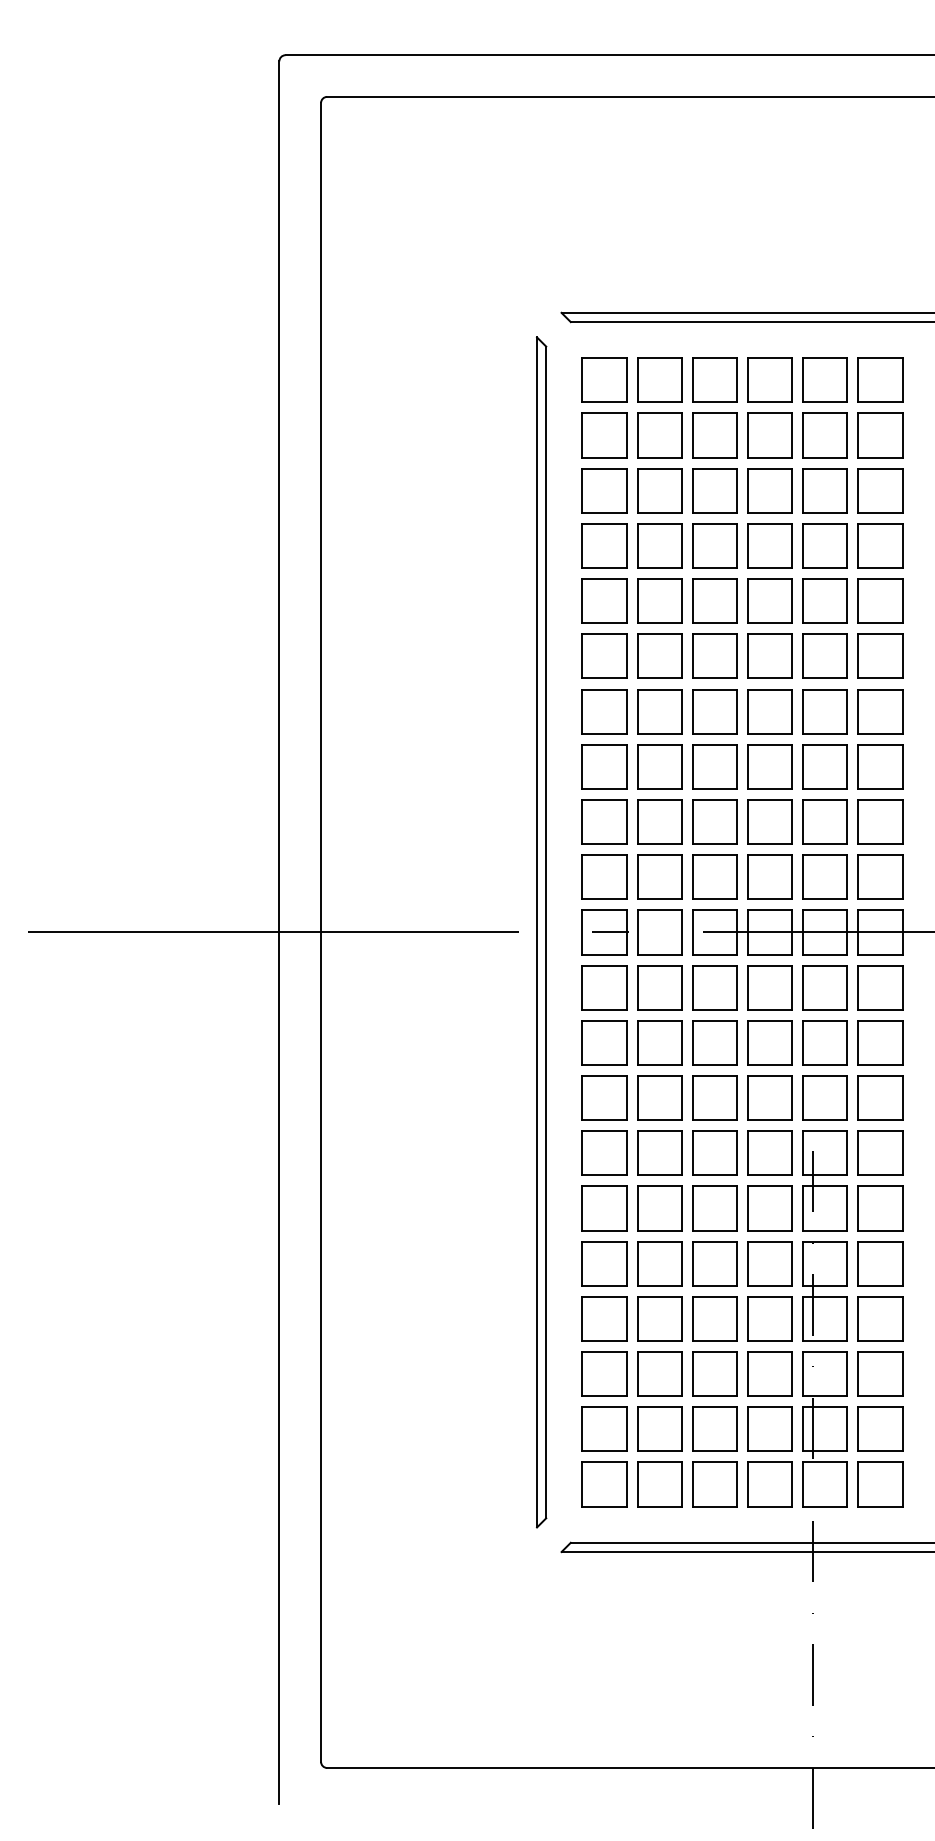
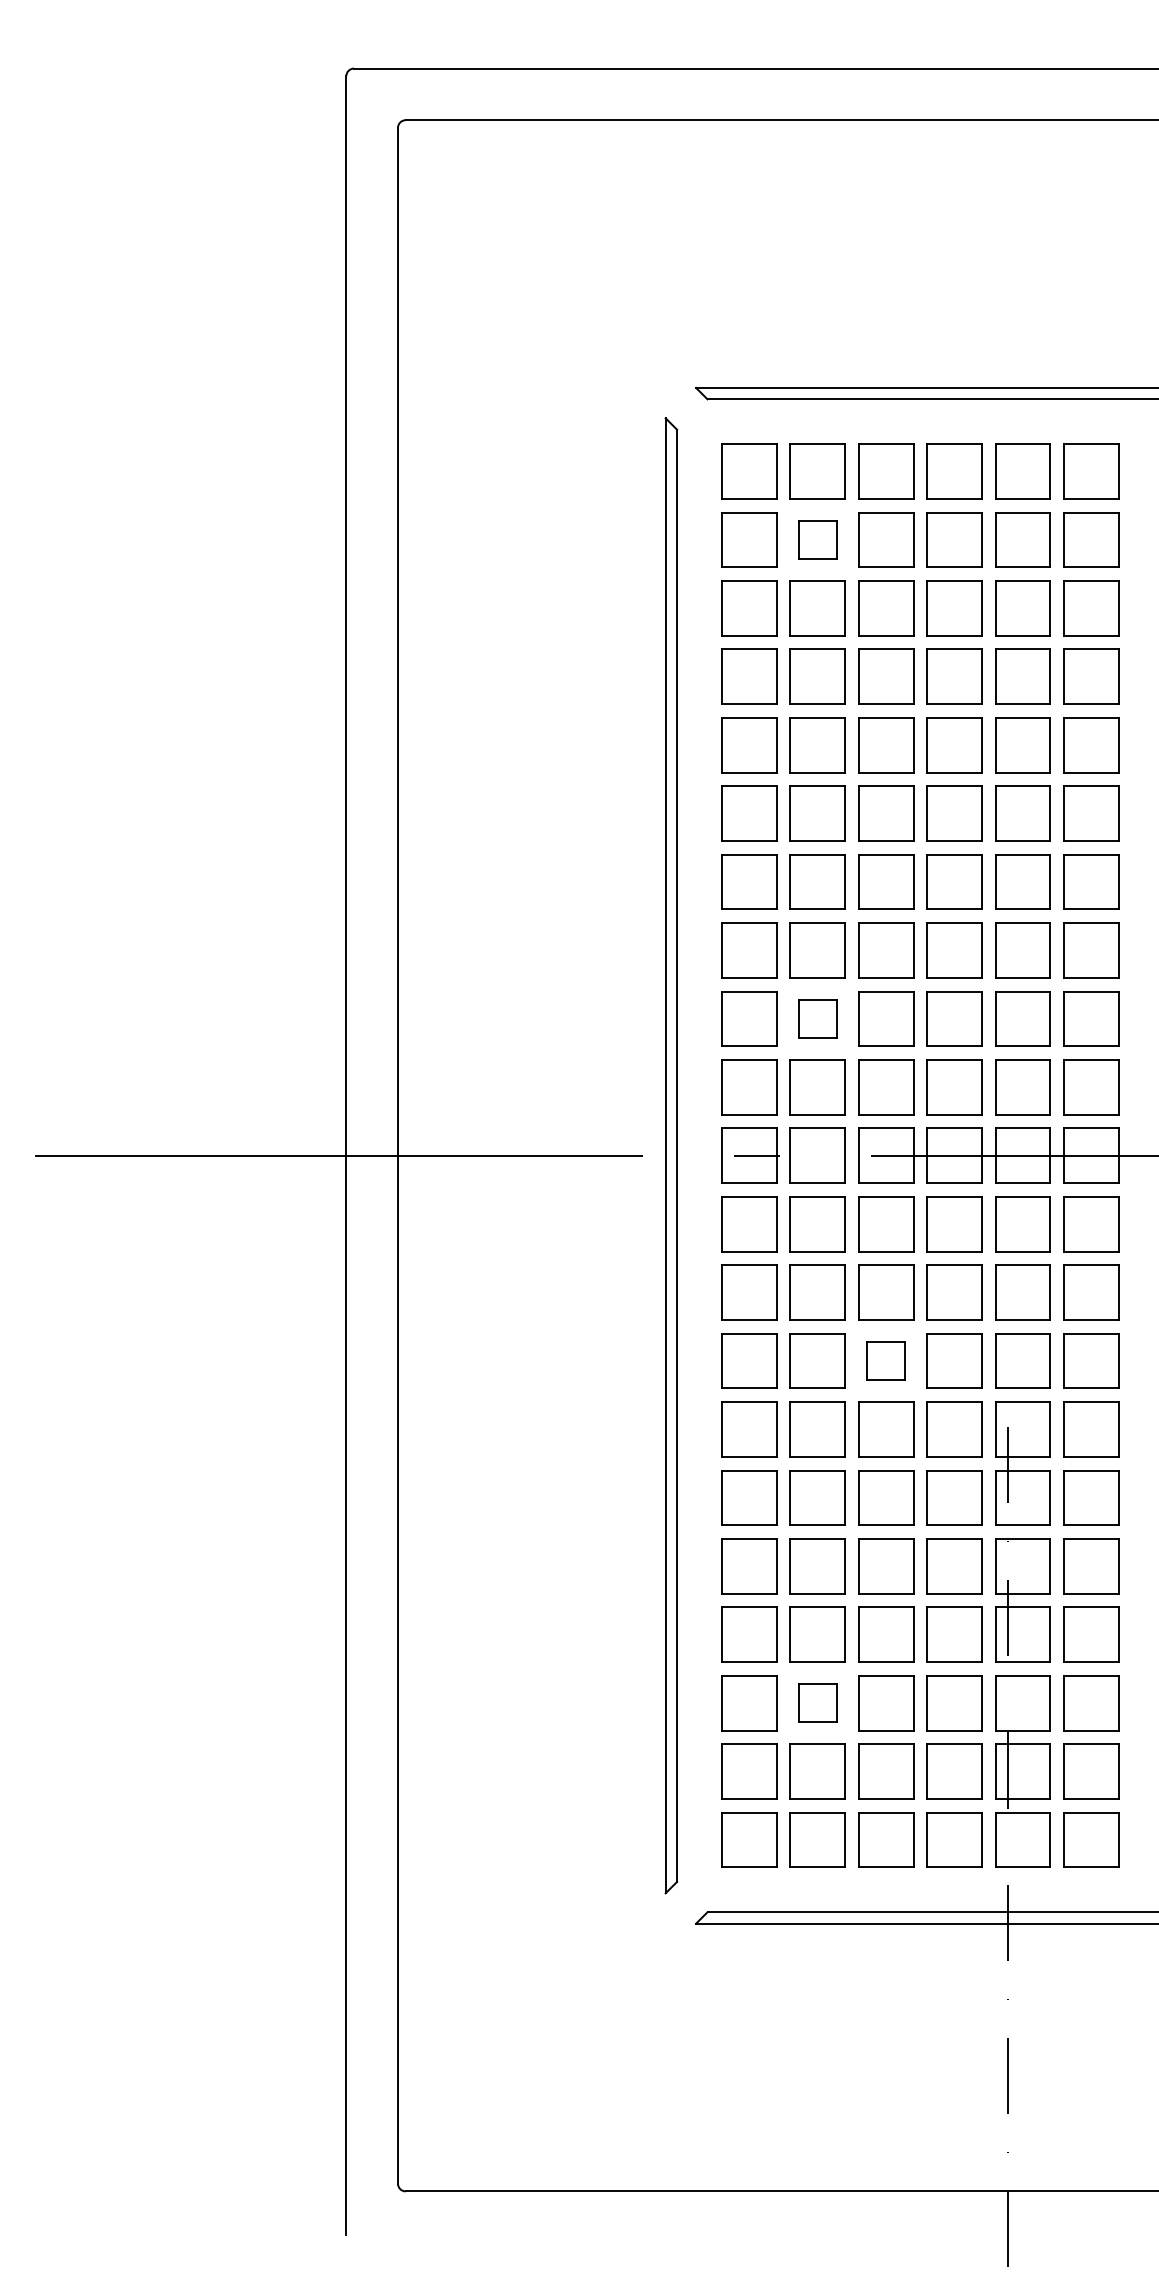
part: (659, 435) -> (817, 539), size x0.7
part: (659, 821) -> (817, 1018), size x0.7
part: (714, 1097) -> (885, 1360), size x0.7
part: (659, 1373) -> (817, 1702), size x0.7

